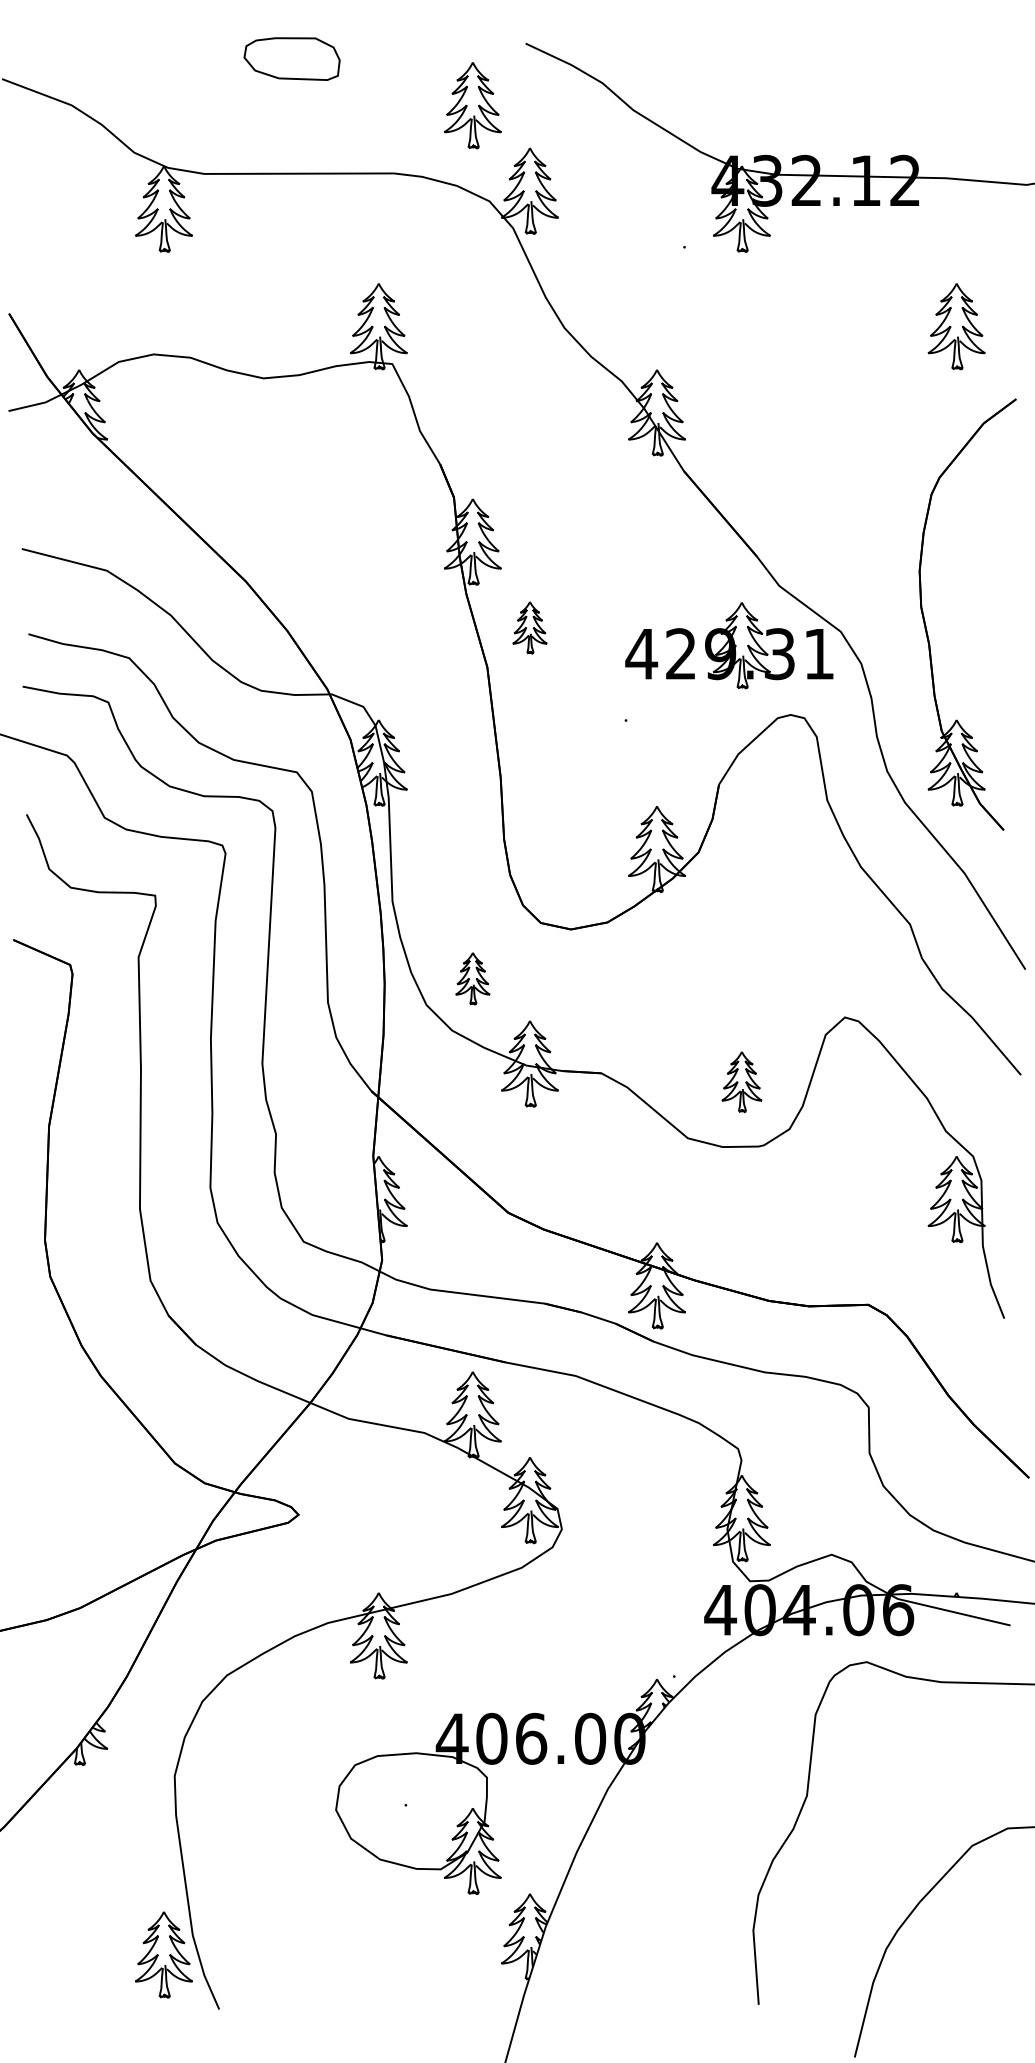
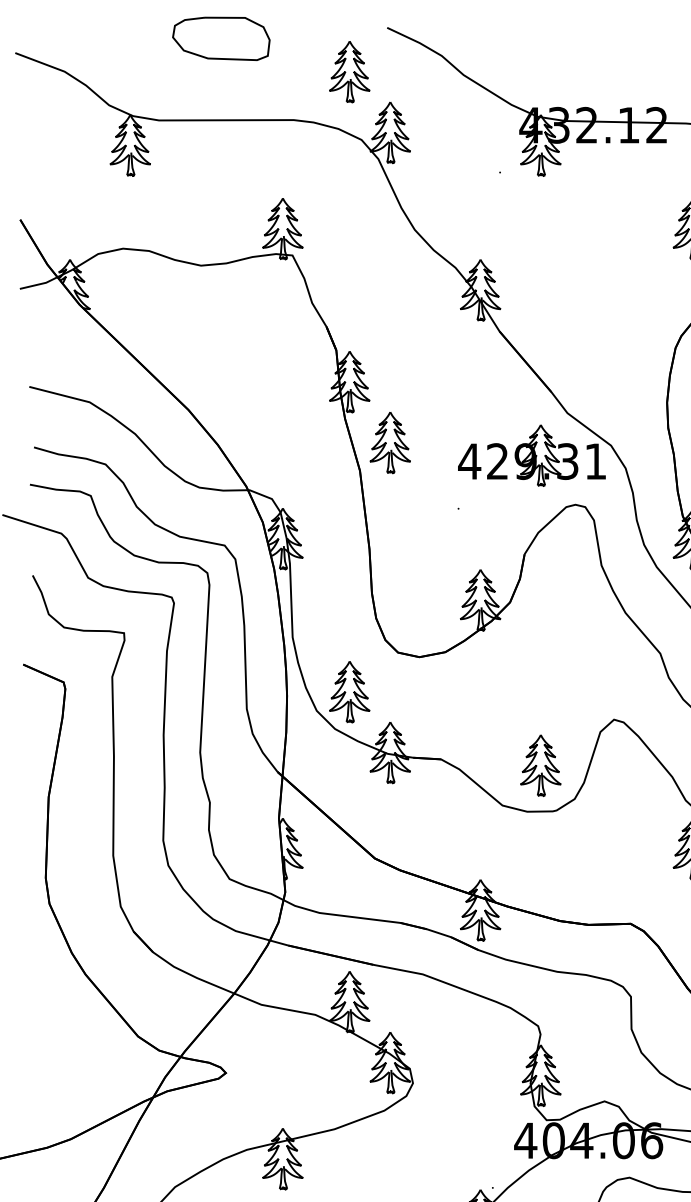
part: (291, 58) -> (220, 38), size x1.43
part: (529, 627) -> (389, 442), size x1.67
part: (472, 978) -> (349, 692), size x1.67
part: (741, 1081) -> (540, 765), size x1.43

